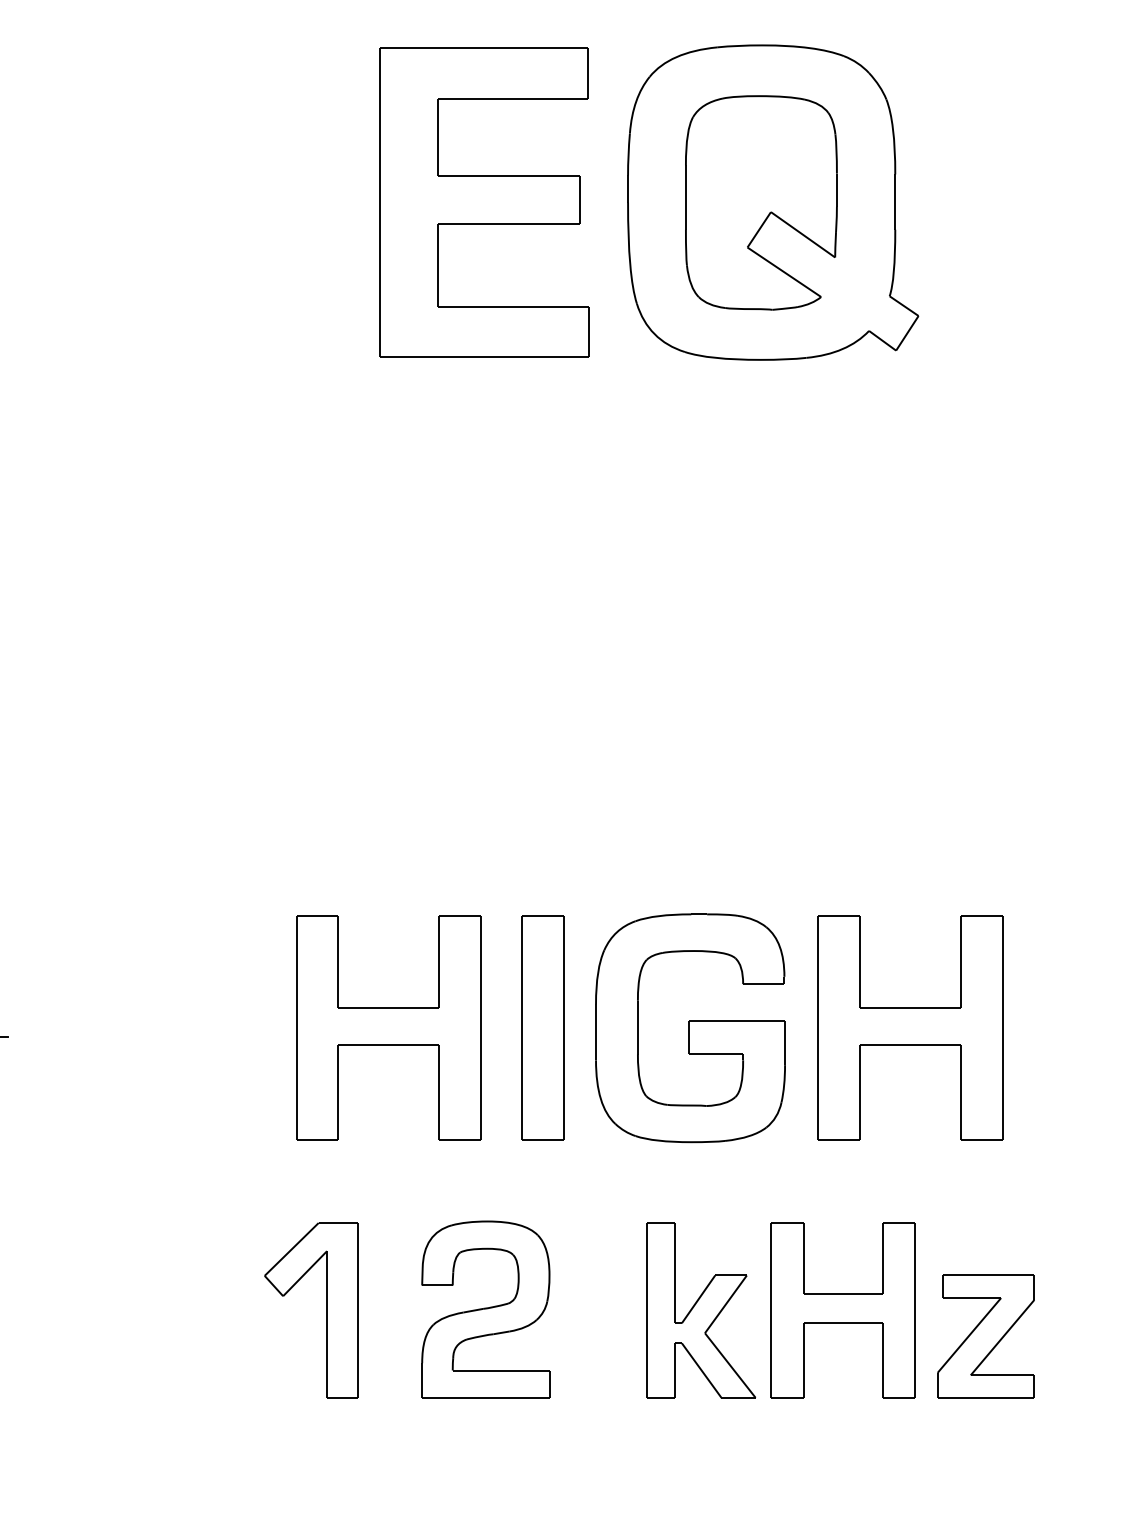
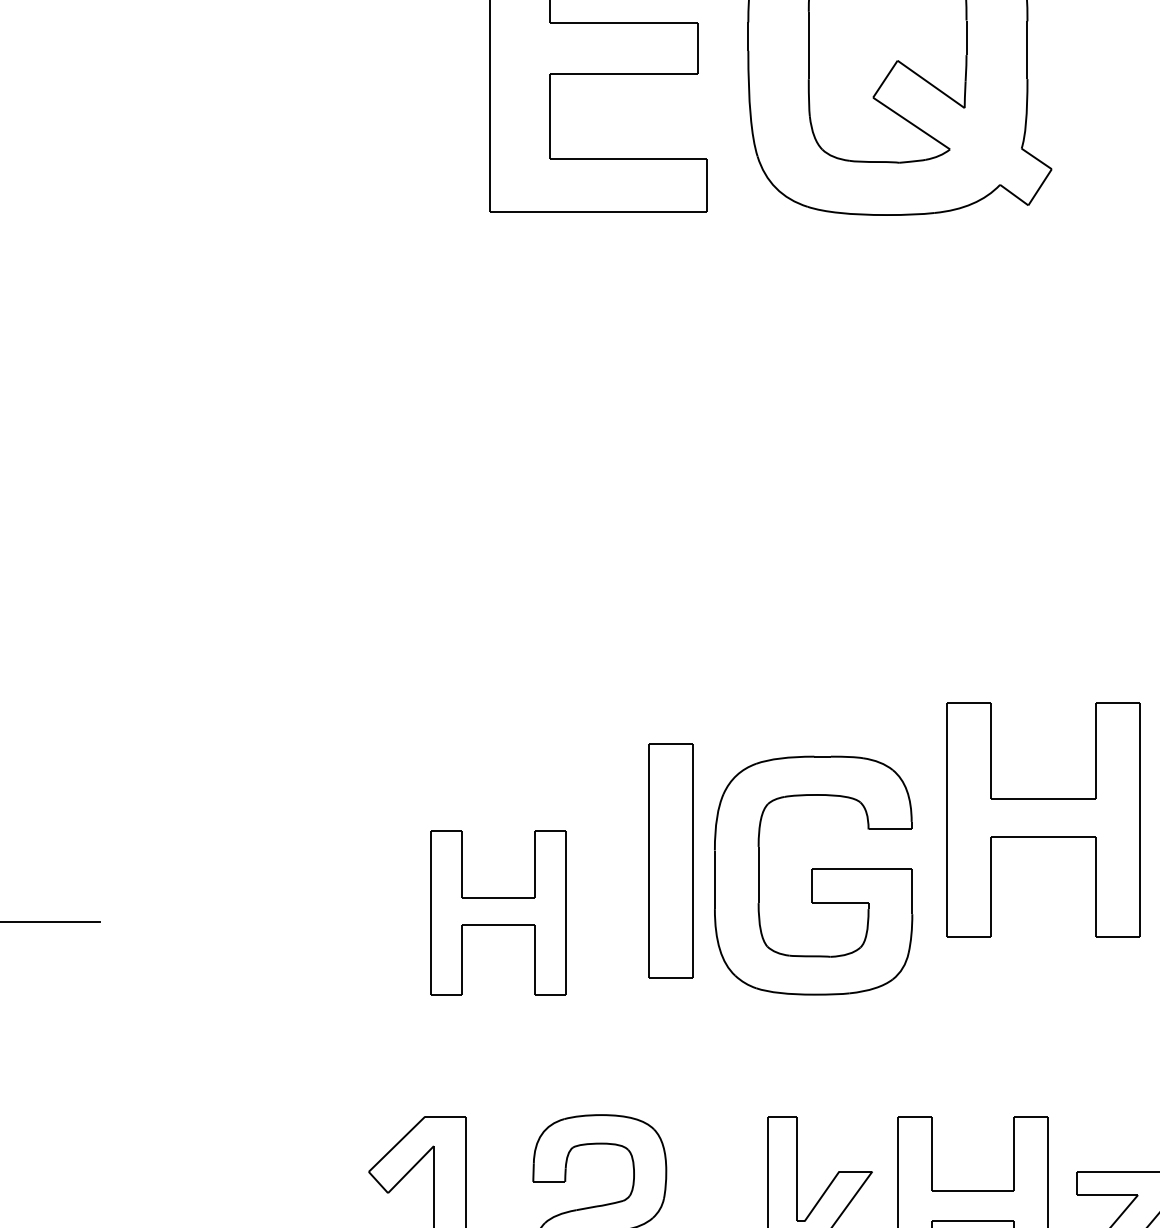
part: (388, 1027) -> (498, 912), size x0.7
part: (542, 1027) -> (670, 860), moved
part: (910, 1027) -> (1043, 819), moved
part: (690, 1028) -> (813, 875), moved

